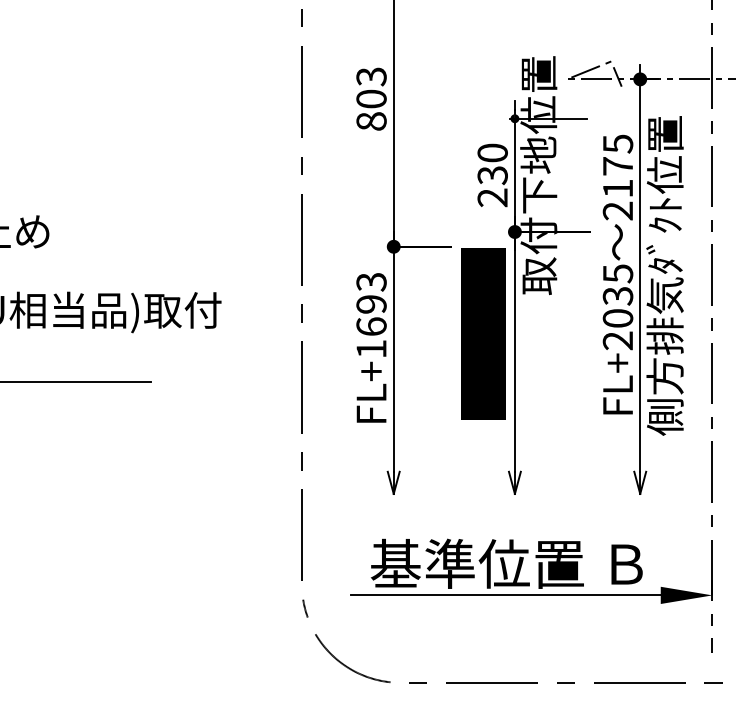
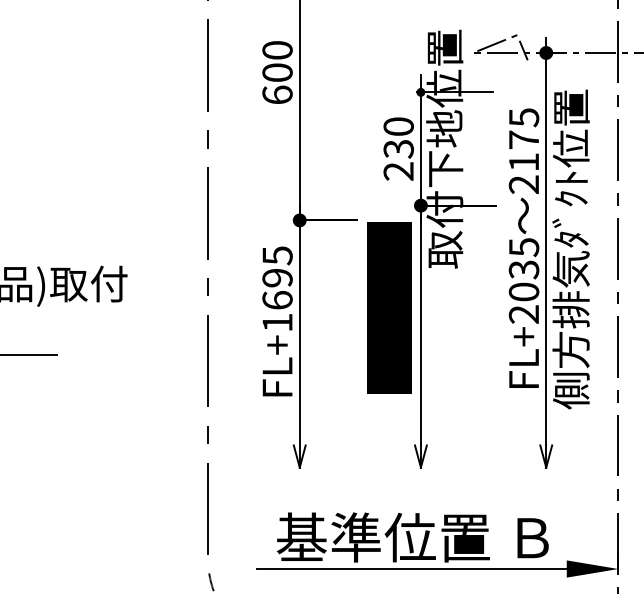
text: (371, 98) -> (277, 72), 803 -> 600
text: (371, 282) -> (277, 256), FL+1693 -> FL+1695

